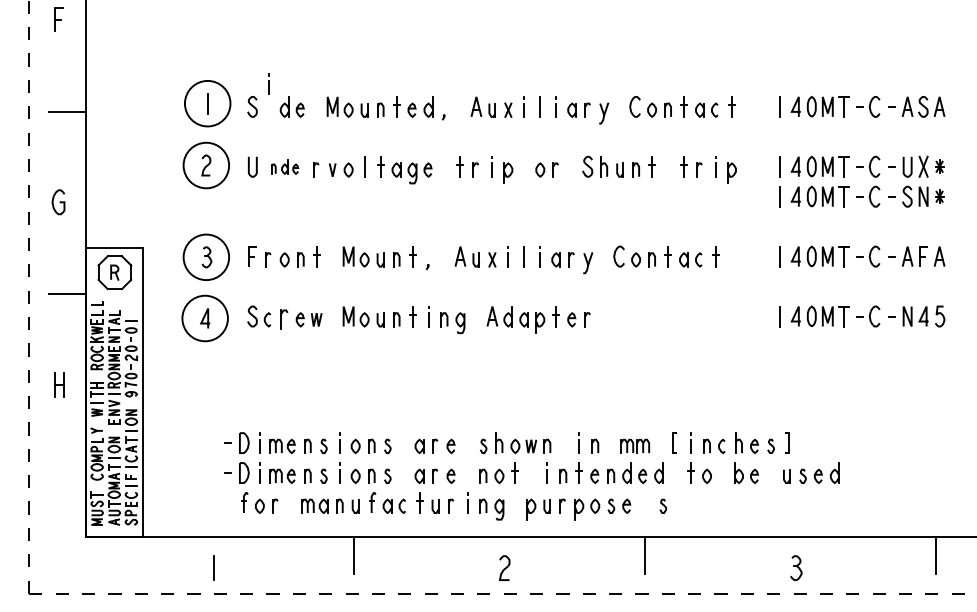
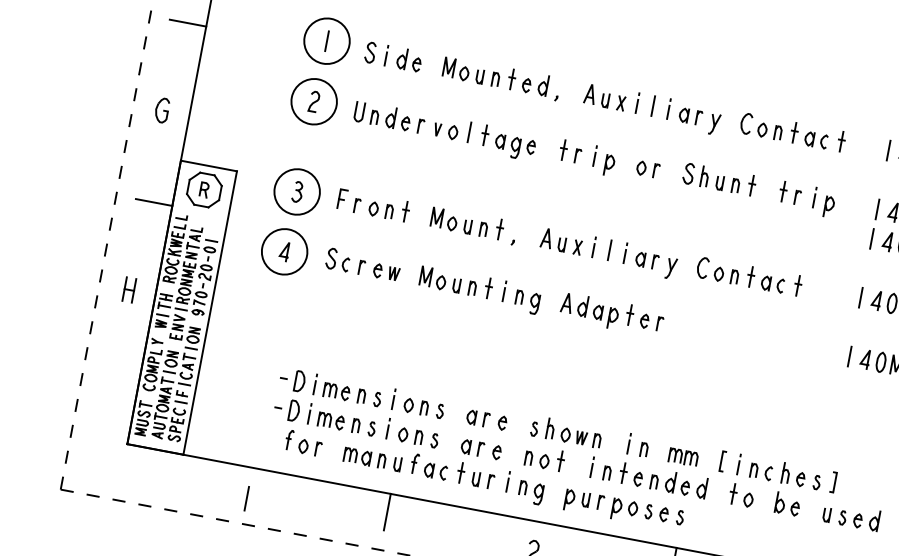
line: (268, 83) -> (386, 55), moved
part: (284, 166) -> (390, 117), size x1.43
part: (284, 319) -> (362, 267), size x0.71
part: (663, 505) -> (680, 516), moved

